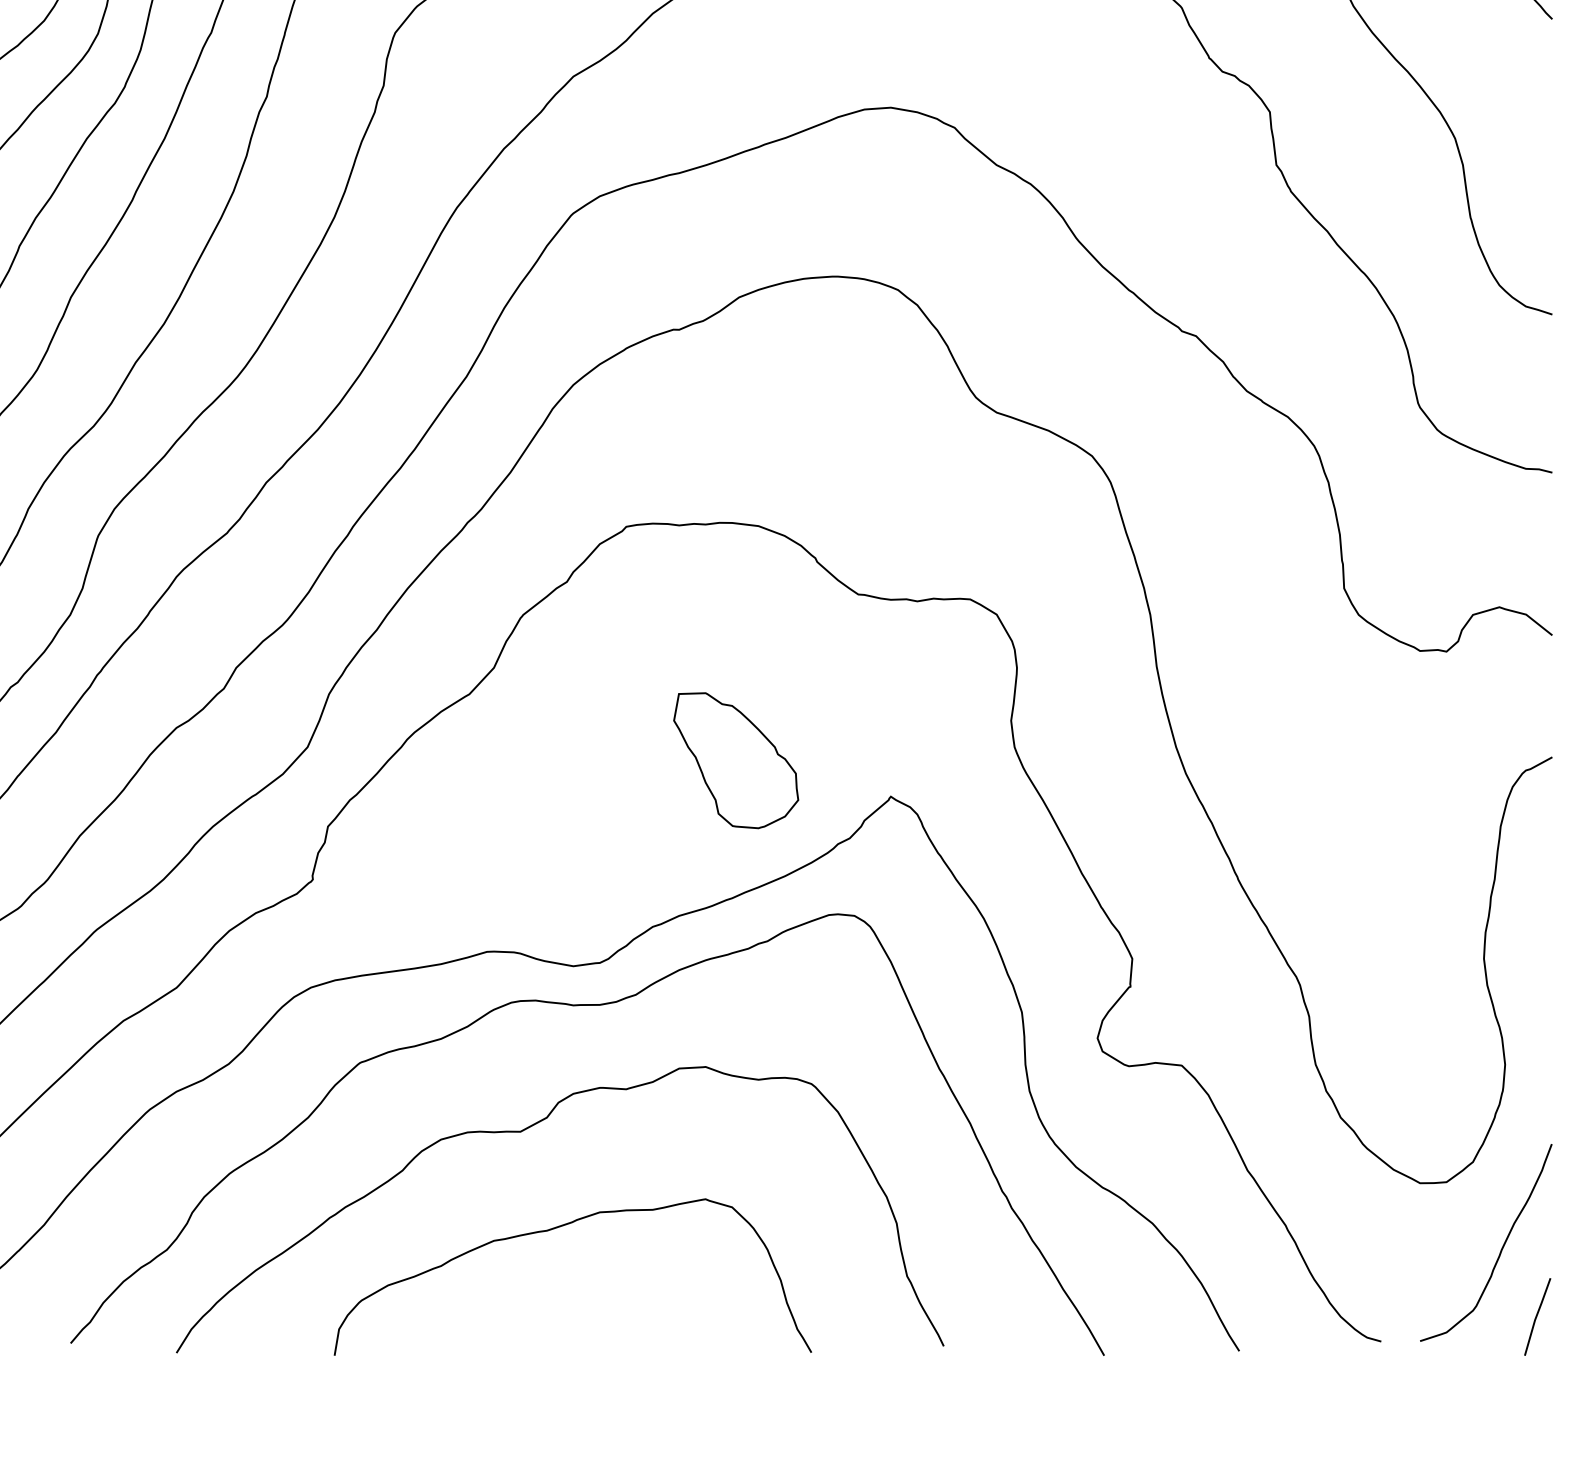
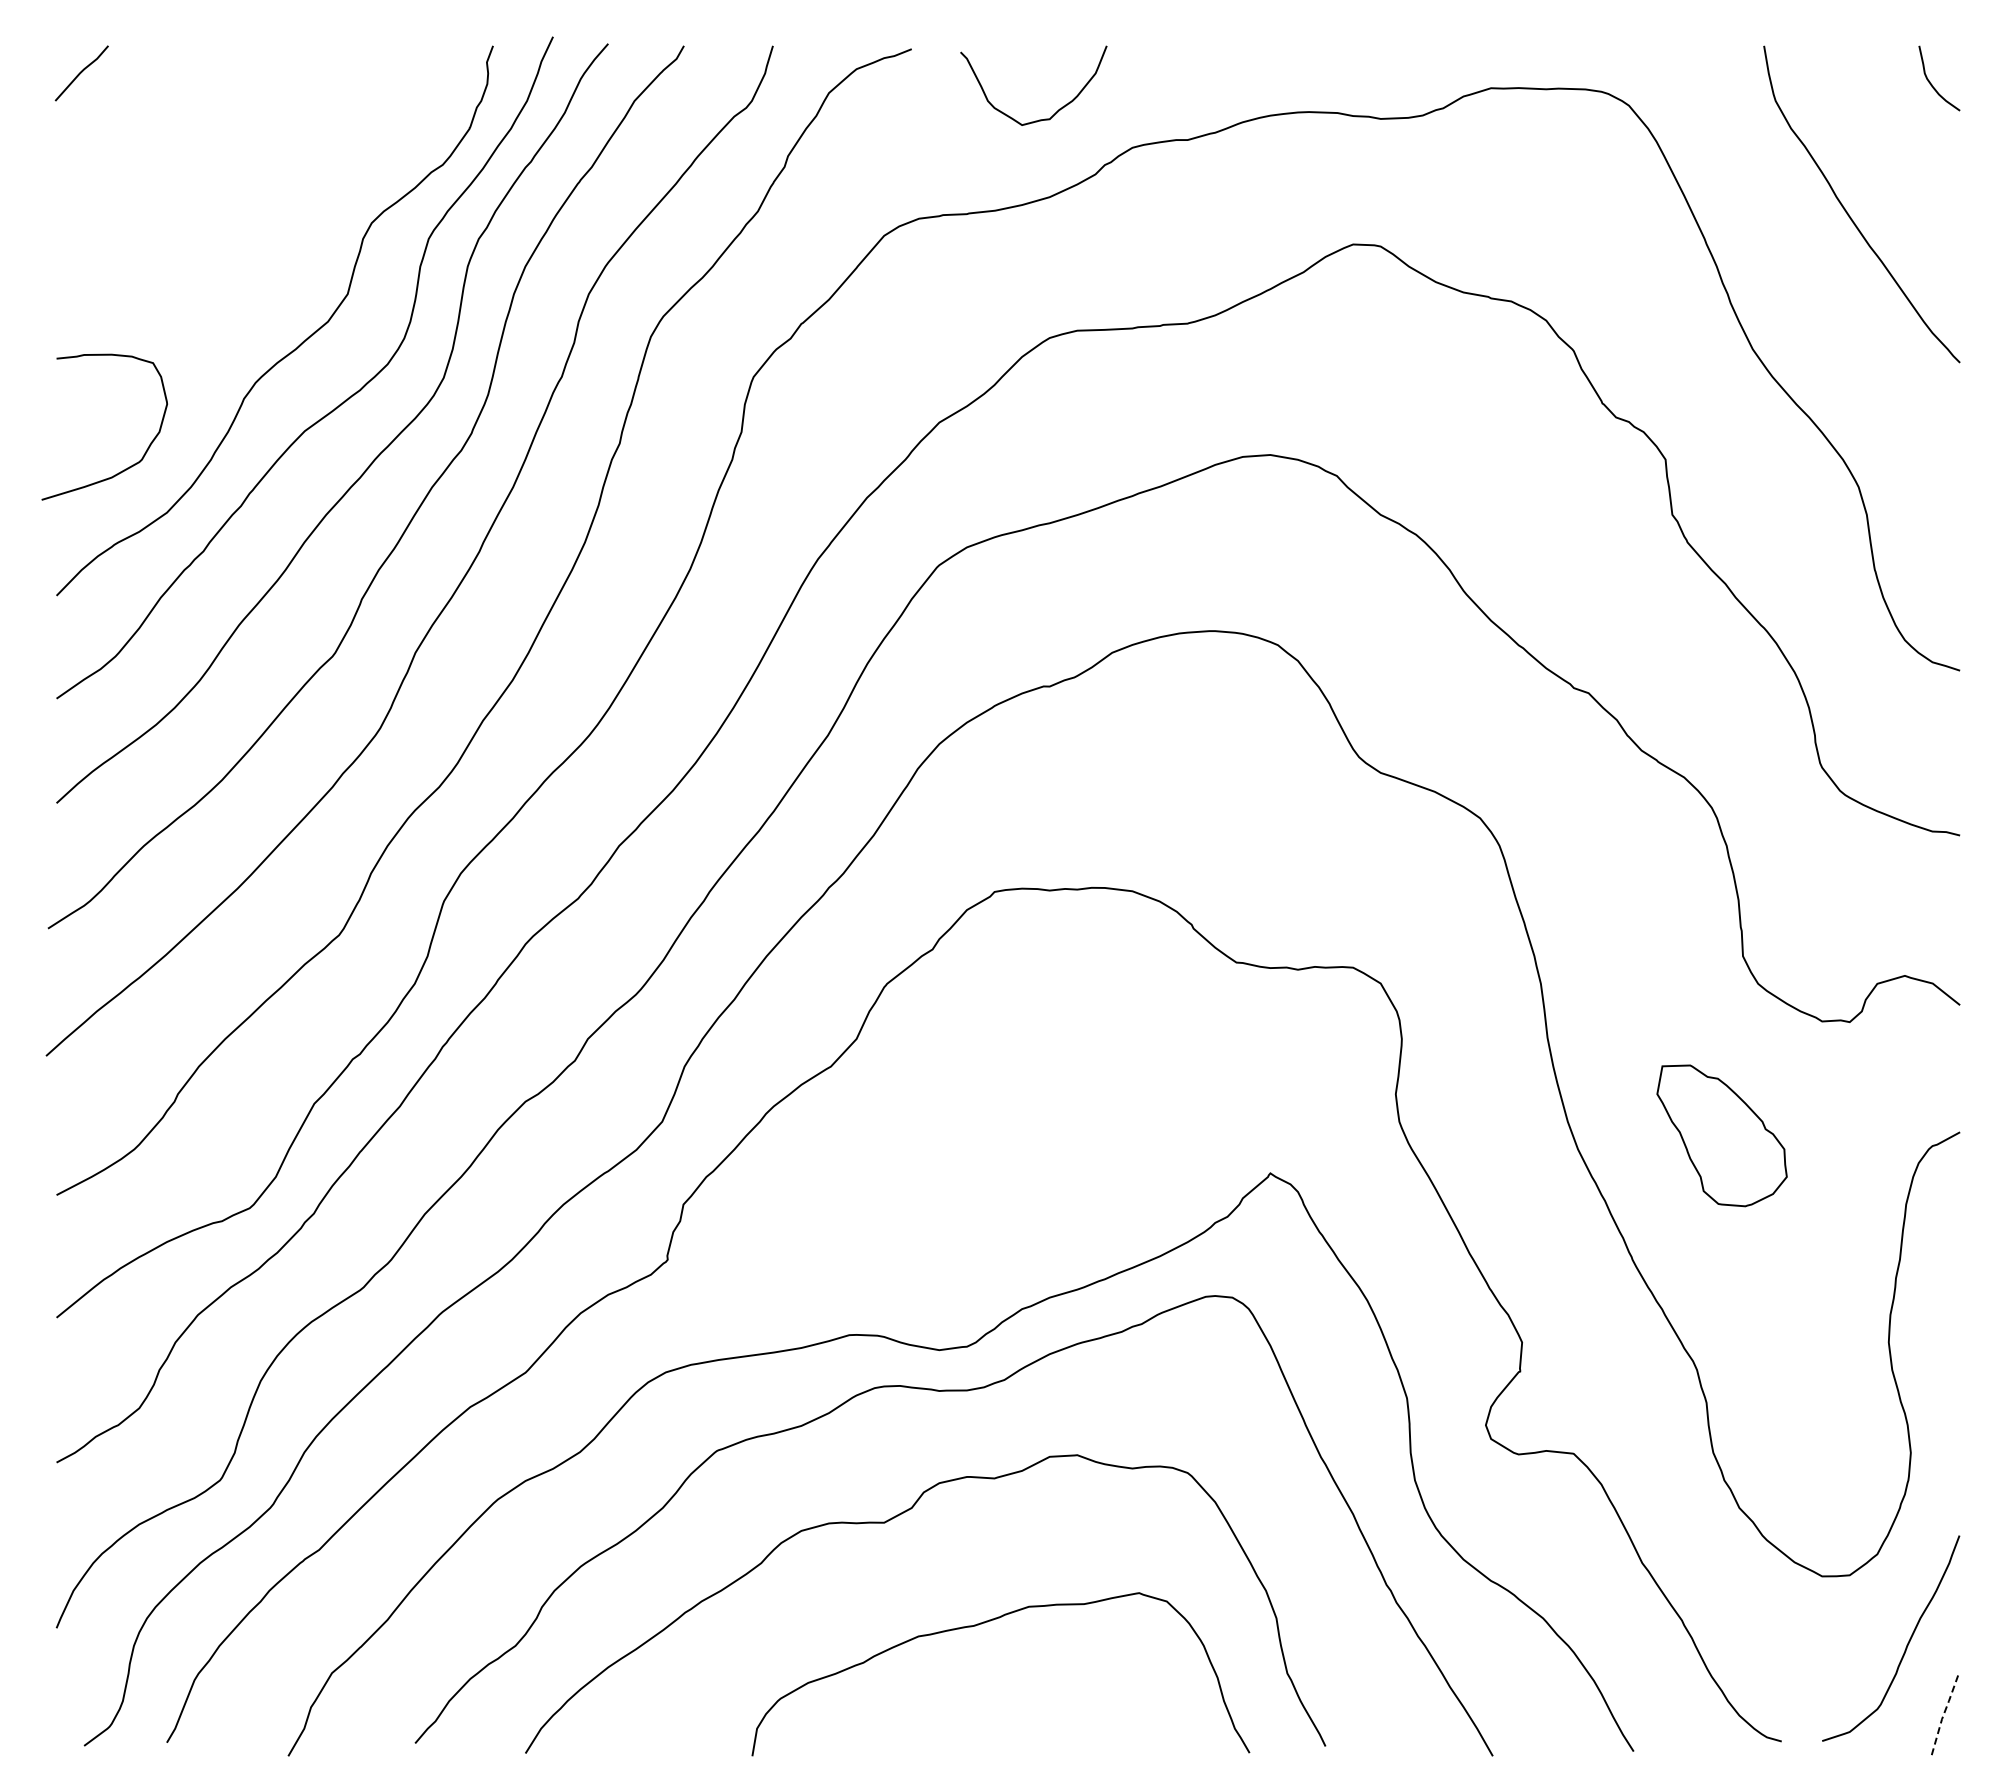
part: (735, 760) -> (1721, 1135), moved
curve: (557, 1228) -> (984, 1623), moved
line: (1536, 1316) -> (1943, 1715), solid -> dashed

